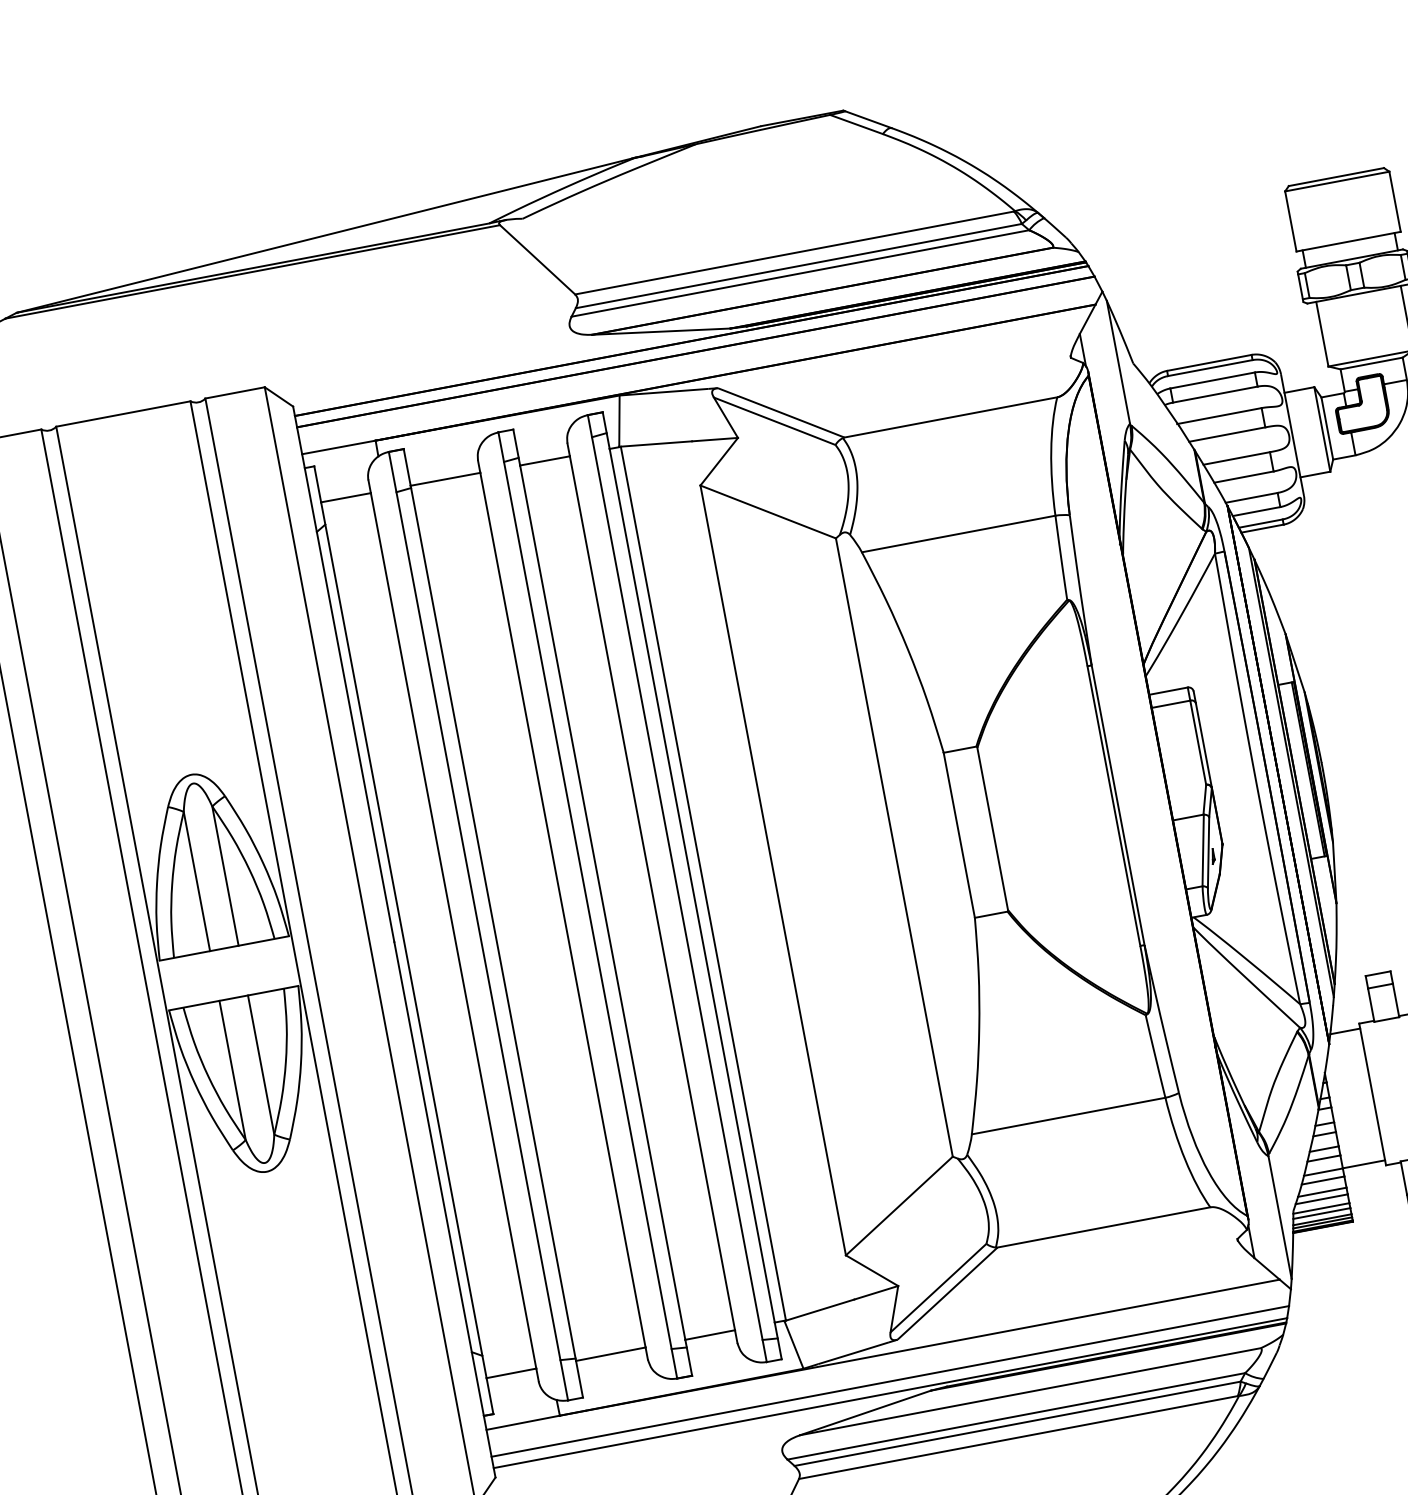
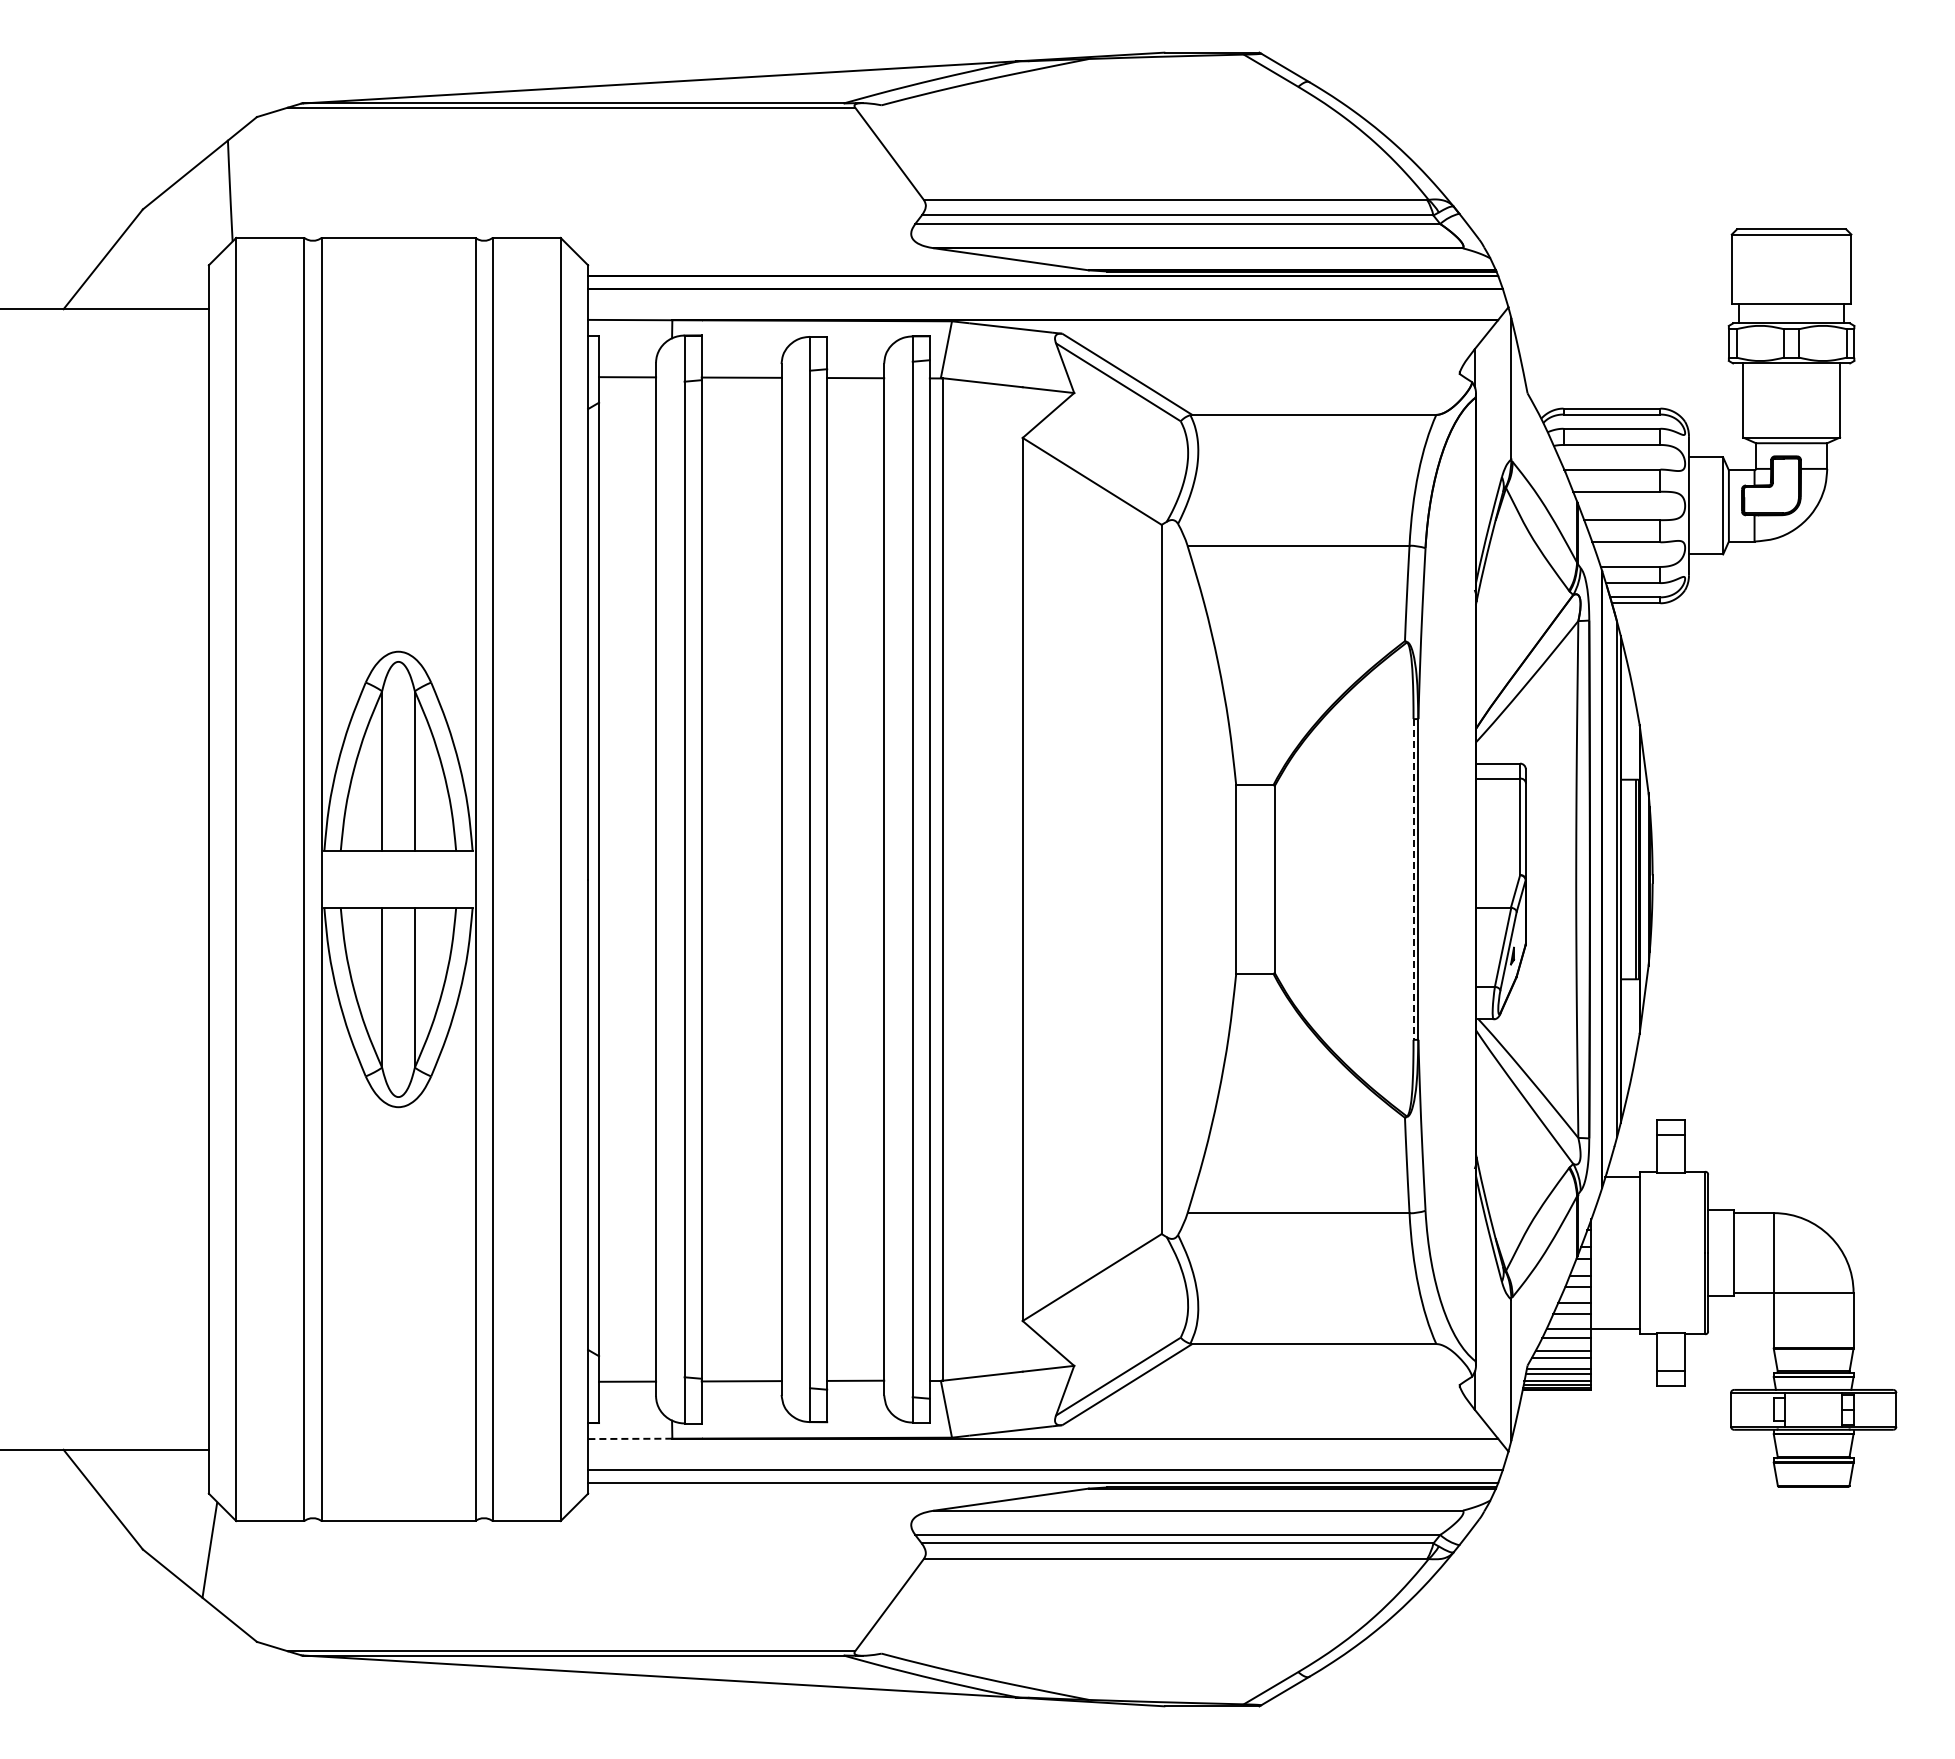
line: (1113, 806) -> (1413, 879), solid -> dashed
line: (522, 1422) -> (629, 1438), solid -> dashed

